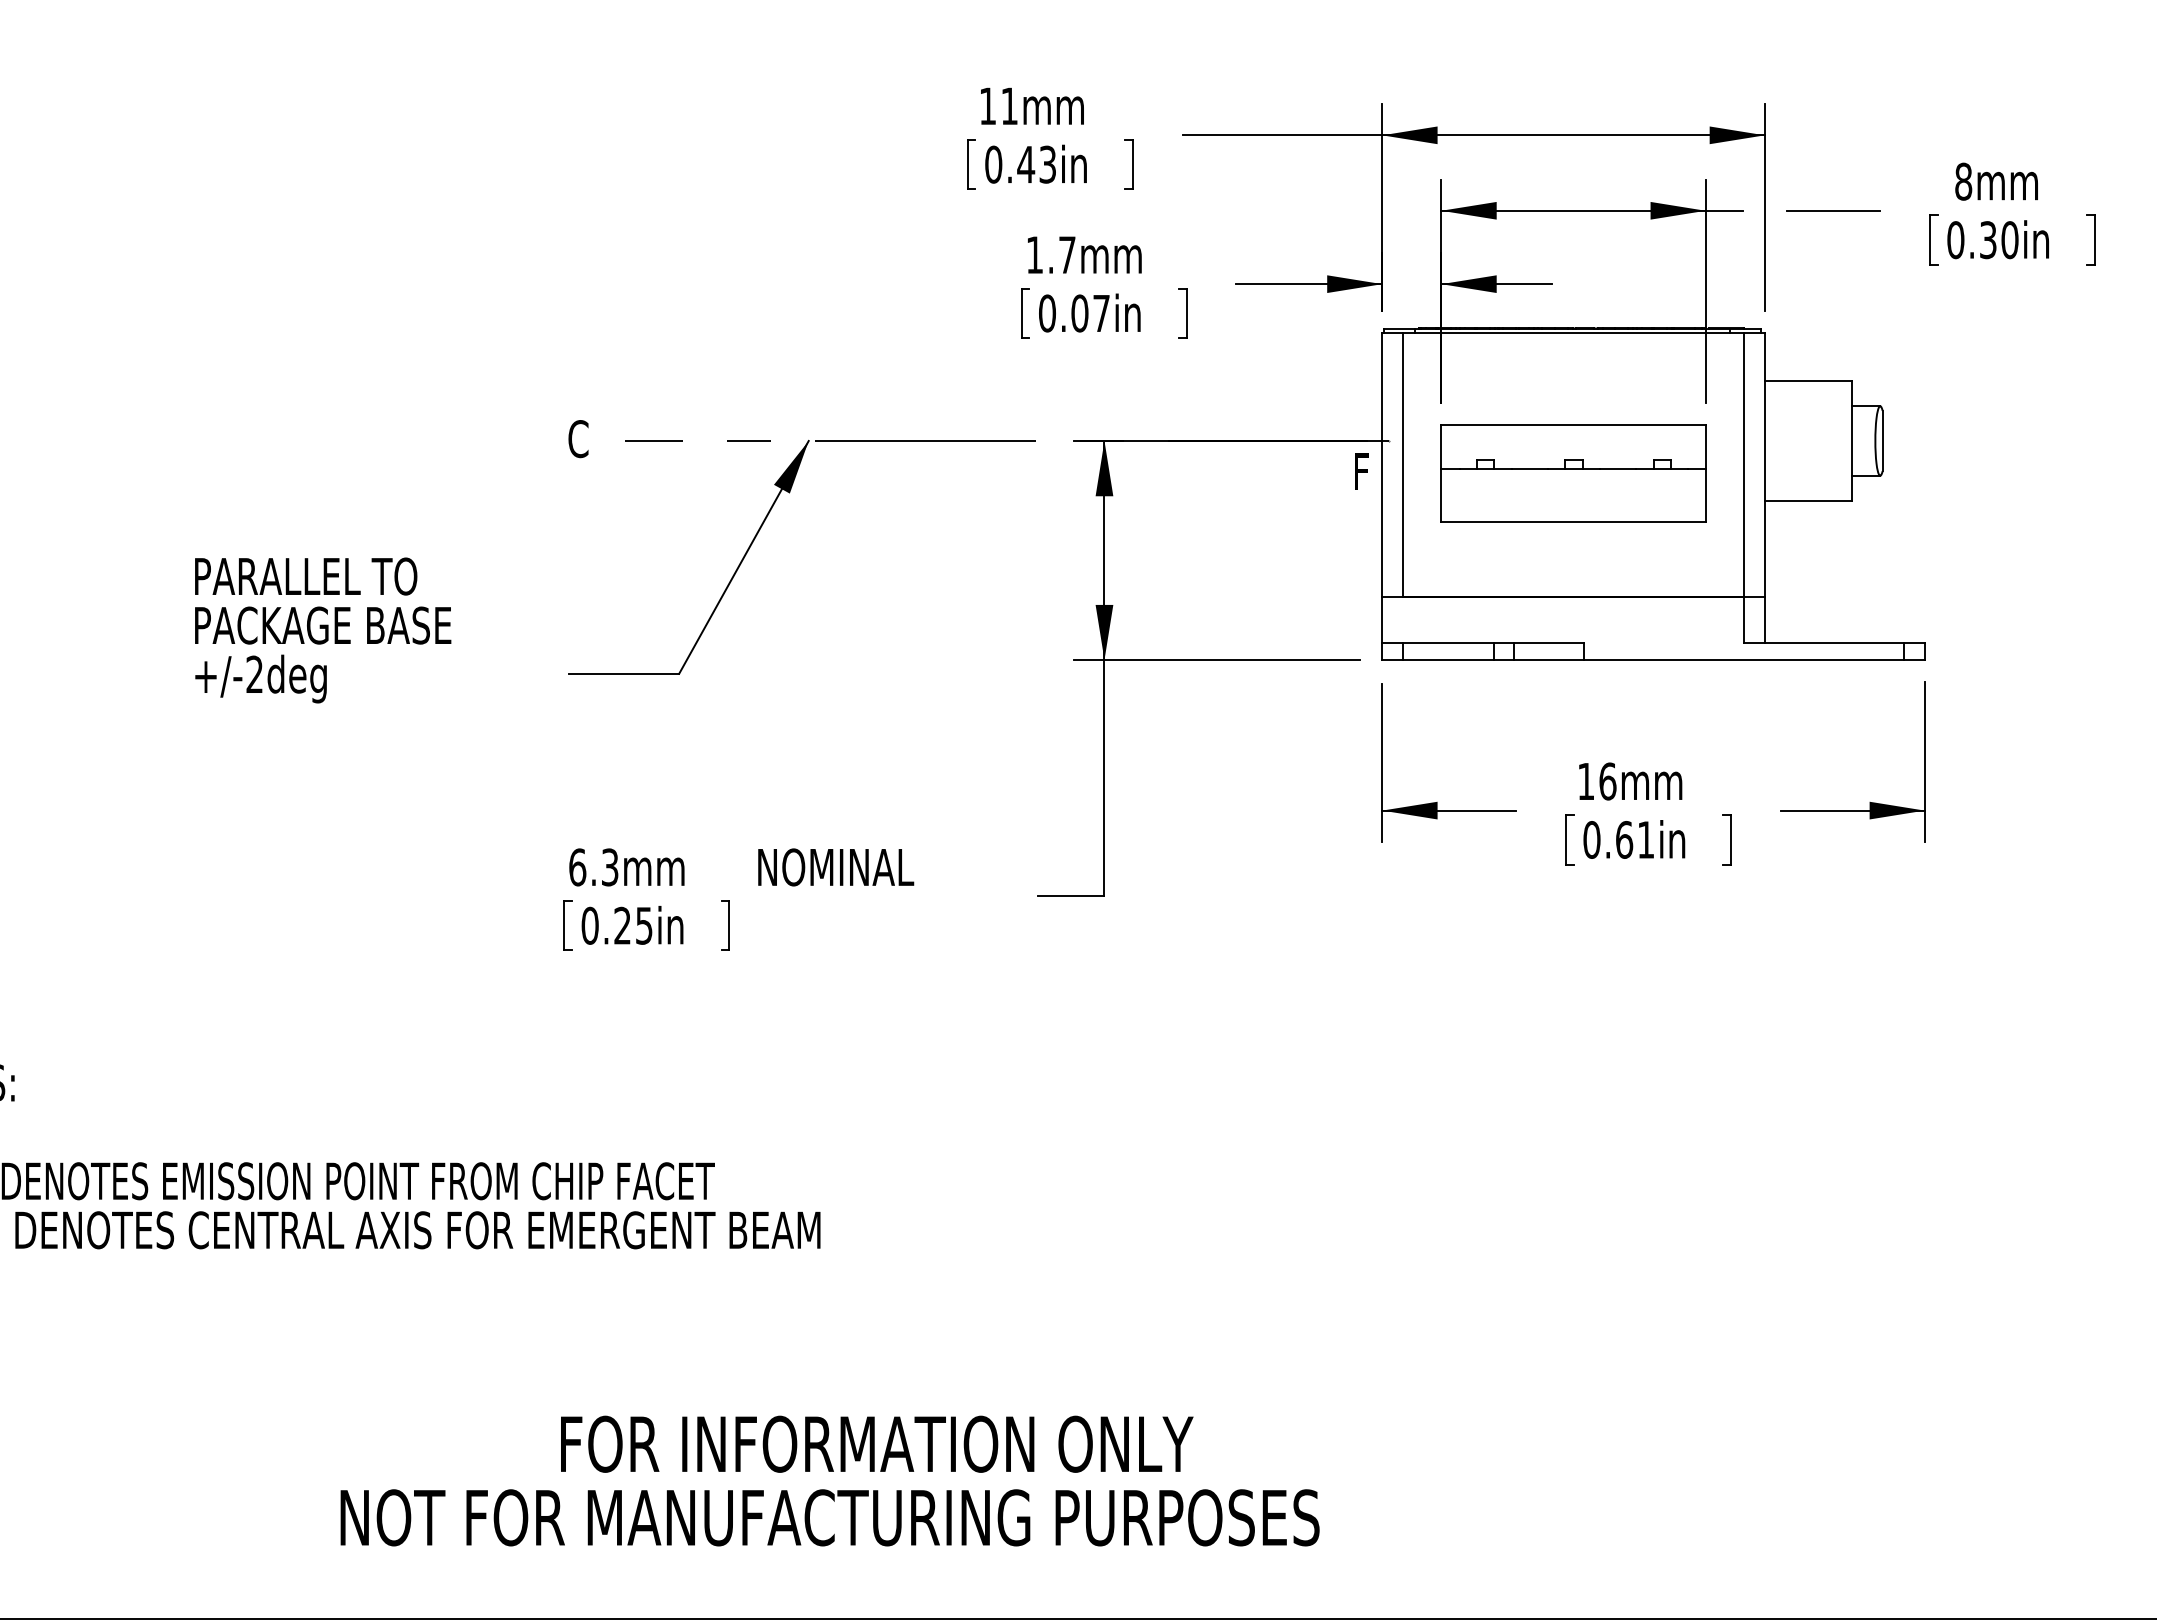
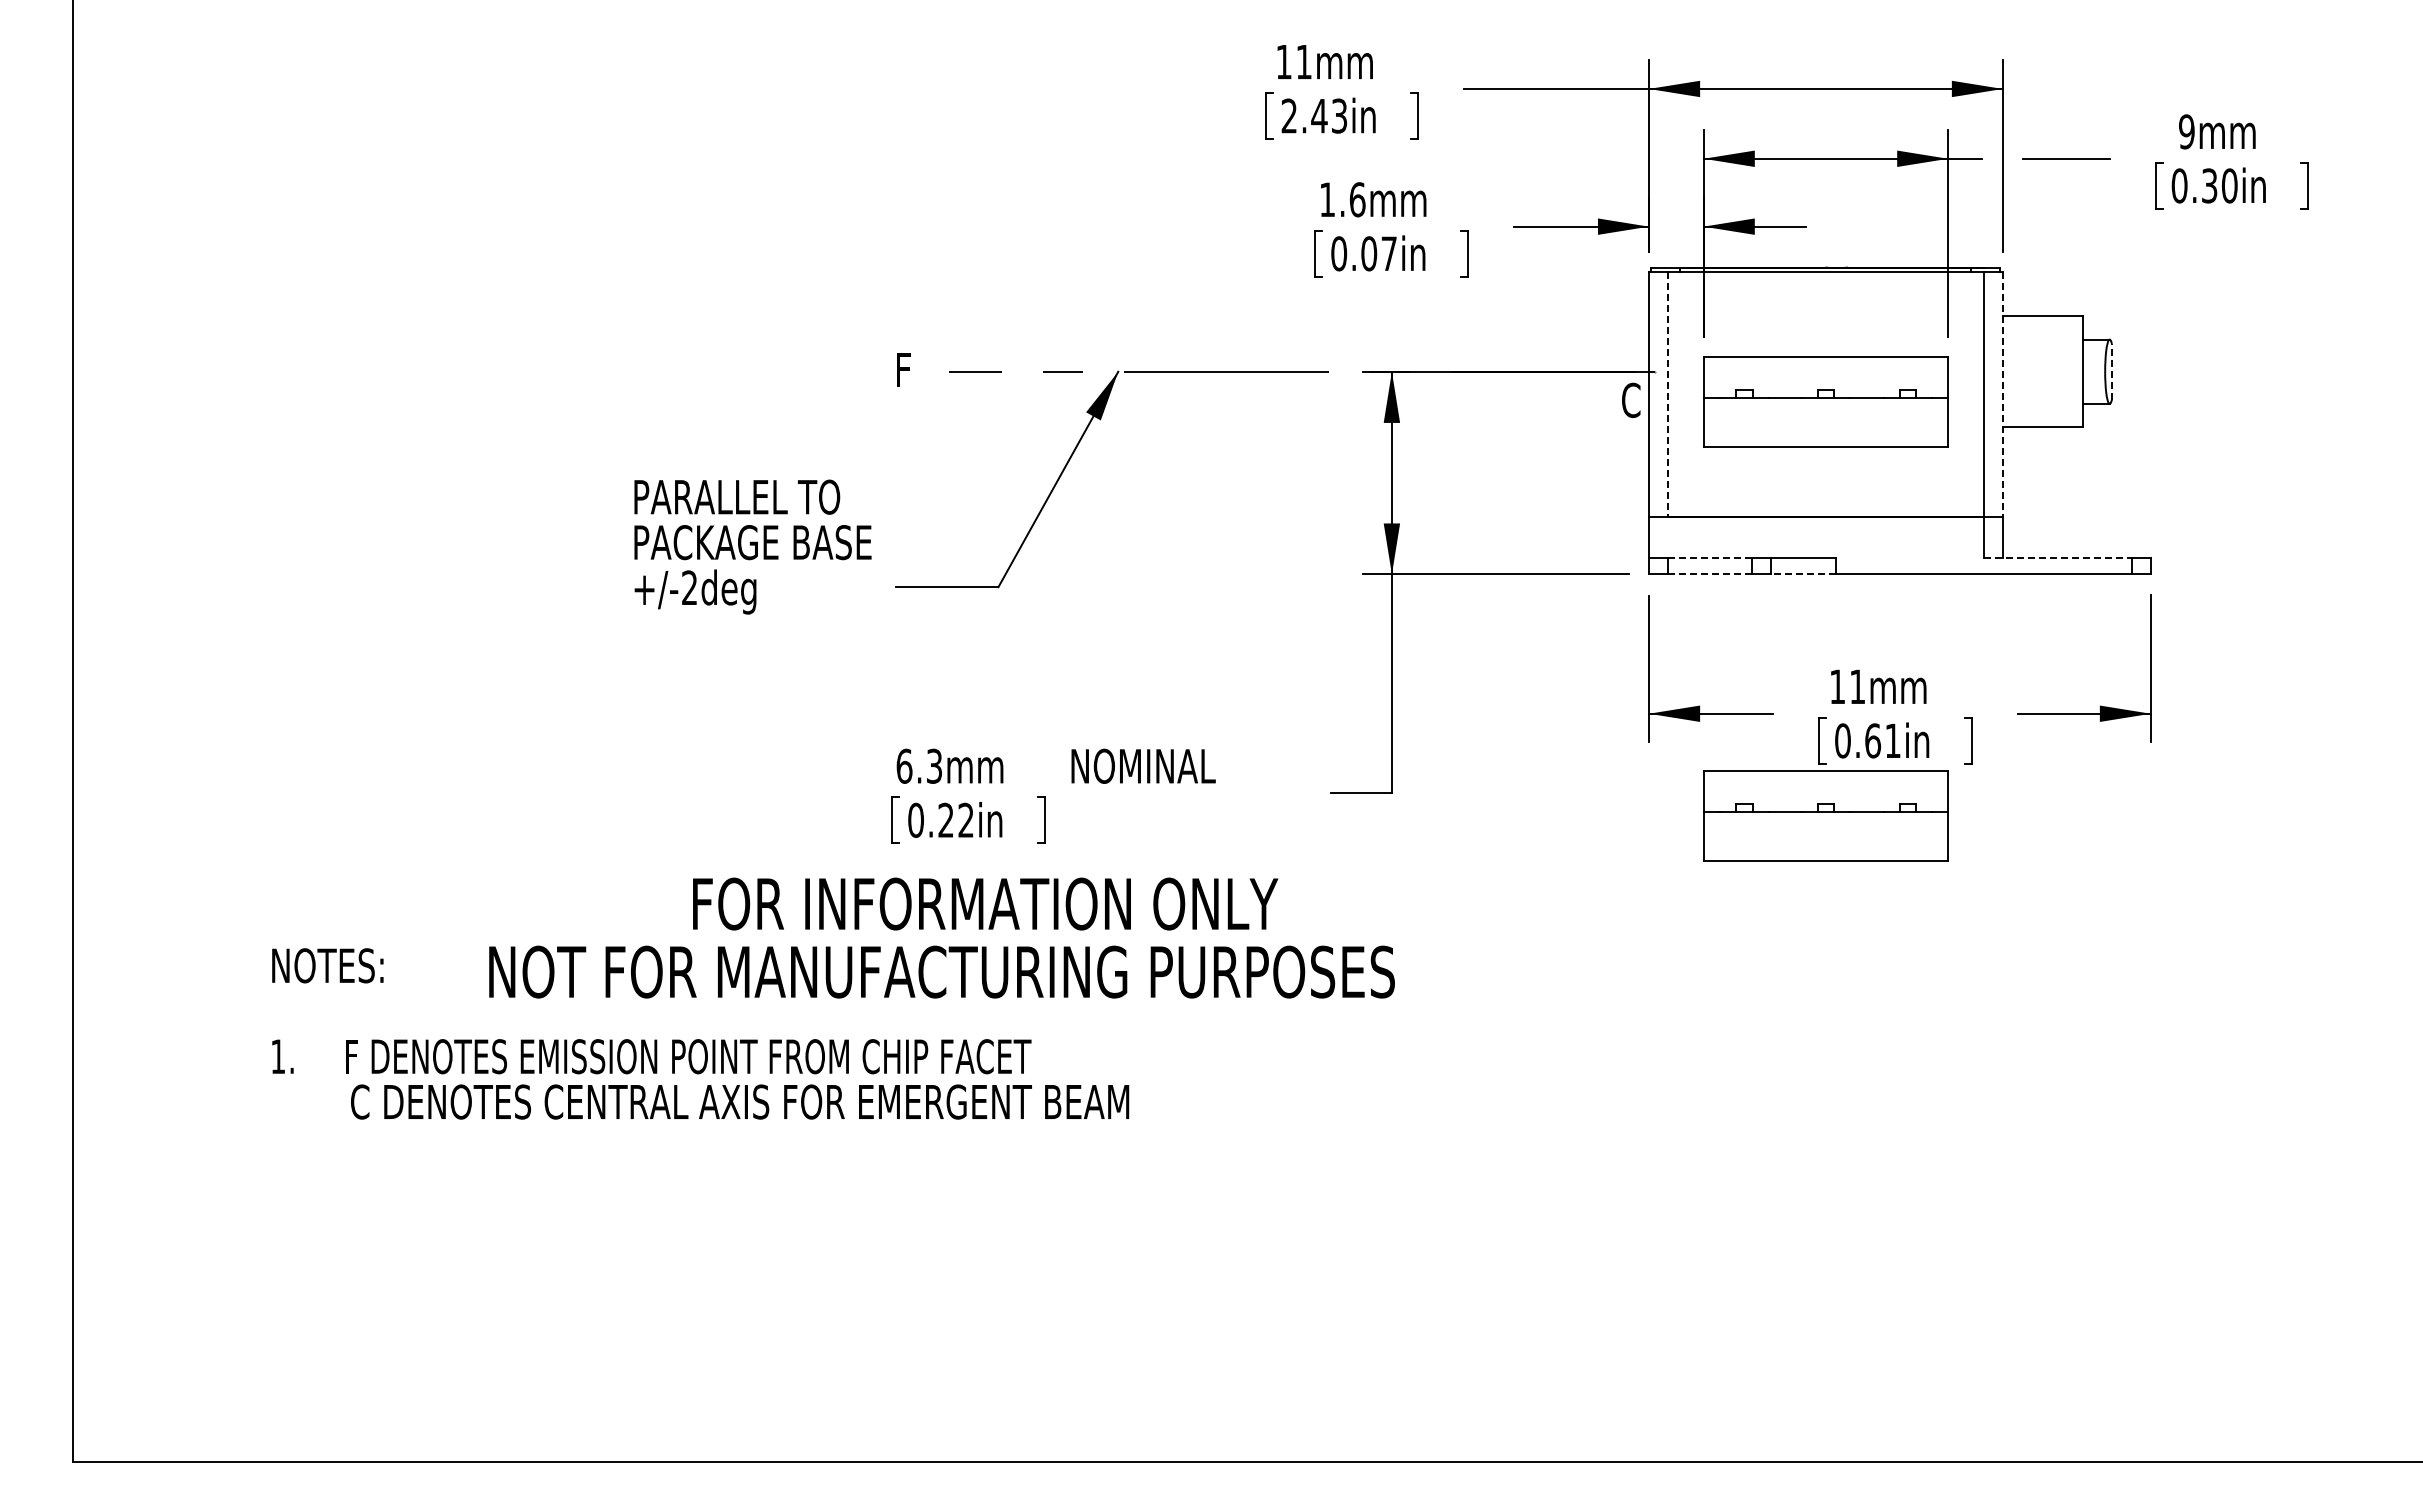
text: (993, 164) -> (1289, 115), 0.43in -> 2.43in
text: (1963, 181) -> (2186, 131), 8mm -> 9mm
text: (1067, 254) -> (1357, 199), 1.7mm -> 1.6mm
text: (578, 438) -> (905, 369), C -> F
line: (1882, 440) -> (2111, 371), solid -> dashed
line: (1403, 465) -> (1668, 394), solid -> dashed
line: (1764, 465) -> (2002, 394), solid -> dashed
text: (1363, 470) -> (1631, 399), F -> C
text: (322, 629) -> (752, 546), moved
line: (1448, 642) -> (1710, 558), solid -> dashed
line: (1823, 642) -> (2057, 558), solid -> dashed
line: (1448, 660) -> (1710, 574), solid -> dashed
line: (1548, 660) -> (1802, 574), solid -> dashed
text: (1607, 781) -> (1857, 686), 16mm -> 11mm
part: (1573, 920) -> (1825, 815), added
text: (643, 924) -> (965, 819), 0.25in -> 0.22in
text: (829, 1480) -> (941, 937), moved

